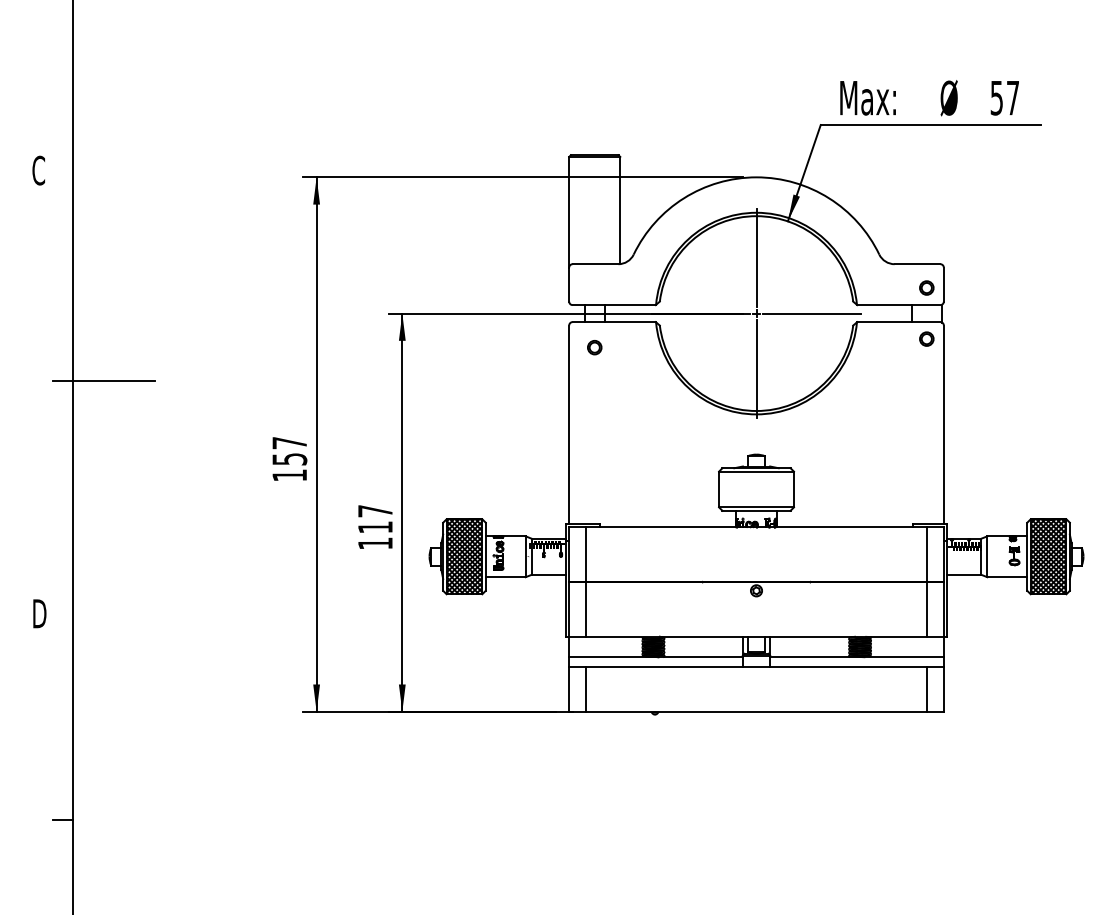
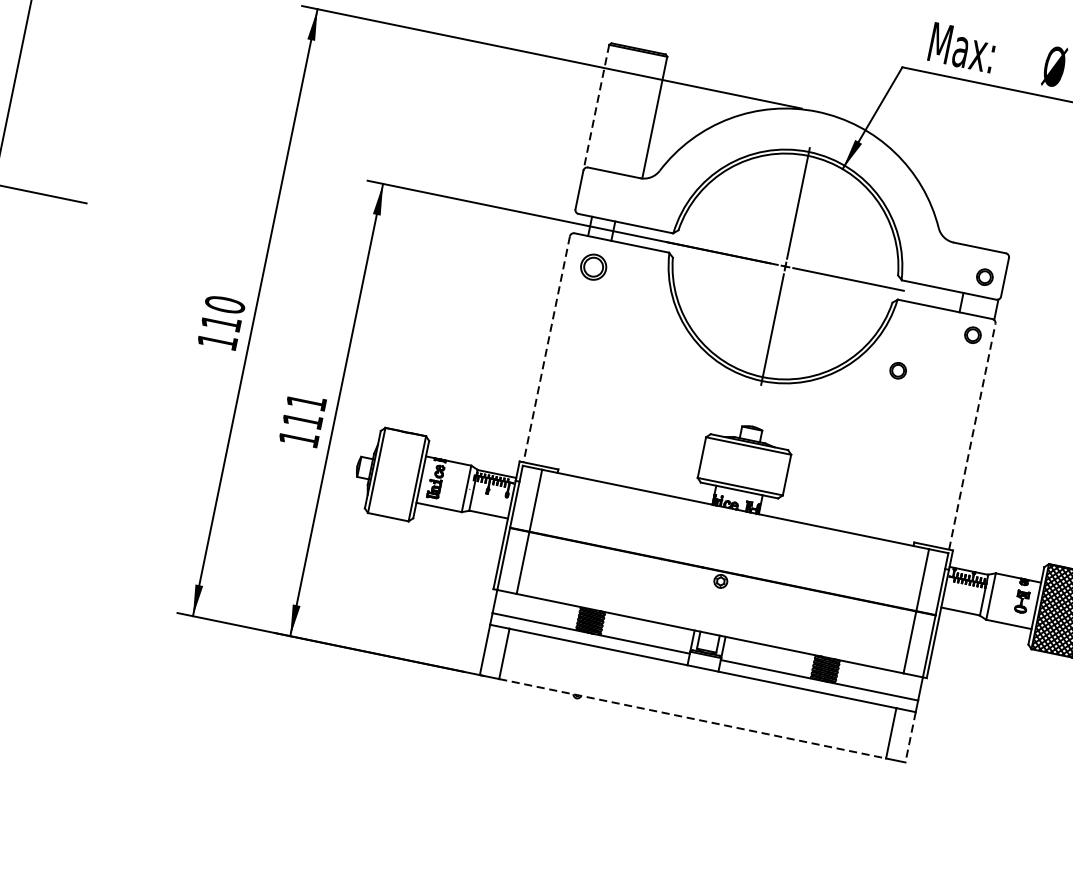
line: (569, 212) -> (596, 108), solid -> dashed
part: (594, 347) -> (593, 267), size x1.6
circle: (869, 381) -> (897, 369), added
line: (943, 424) -> (972, 436), solid -> dashed
line: (569, 425) -> (546, 350), solid -> dashed
text: (289, 450) -> (223, 313), 157 -> 110
text: (375, 511) -> (306, 402), 117 -> 111
hatch: (464, 556) -> (397, 474), removed
line: (943, 690) -> (909, 738), solid -> dashed
line: (757, 711) -> (693, 718), solid -> dashed

